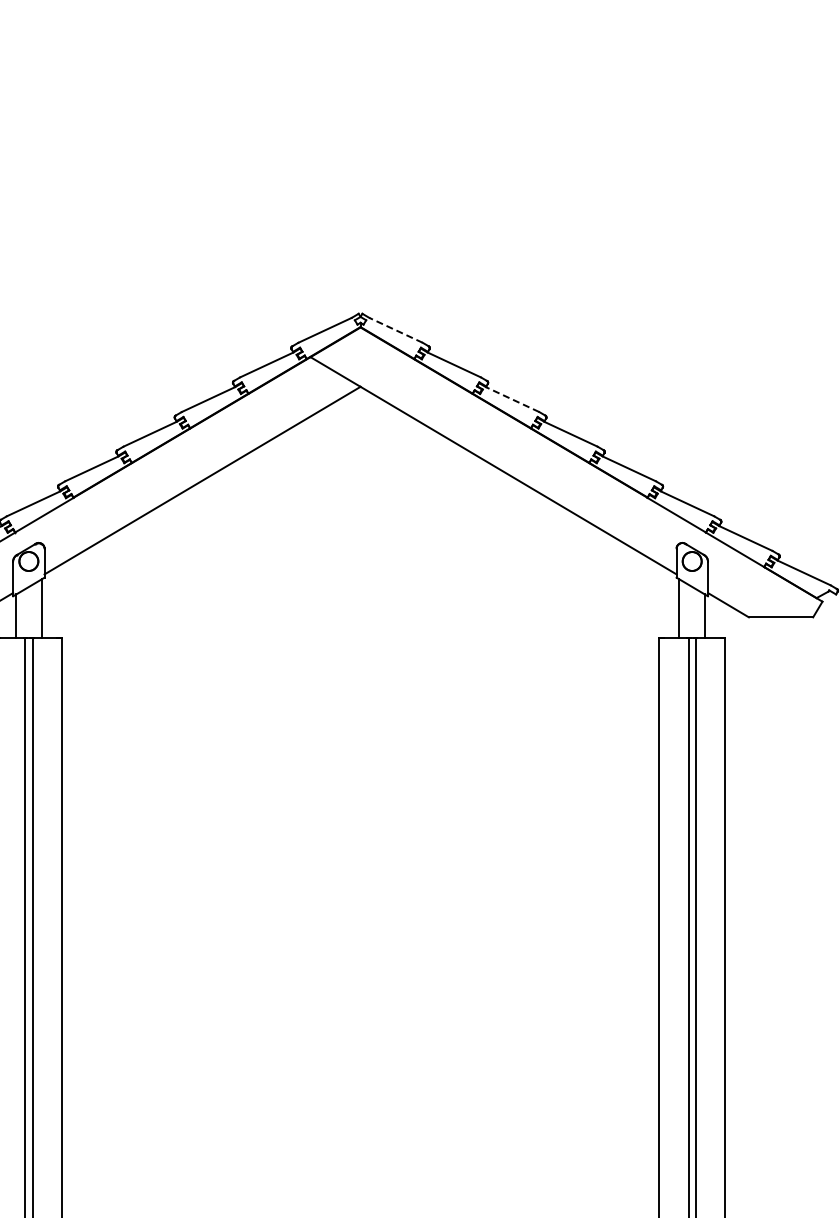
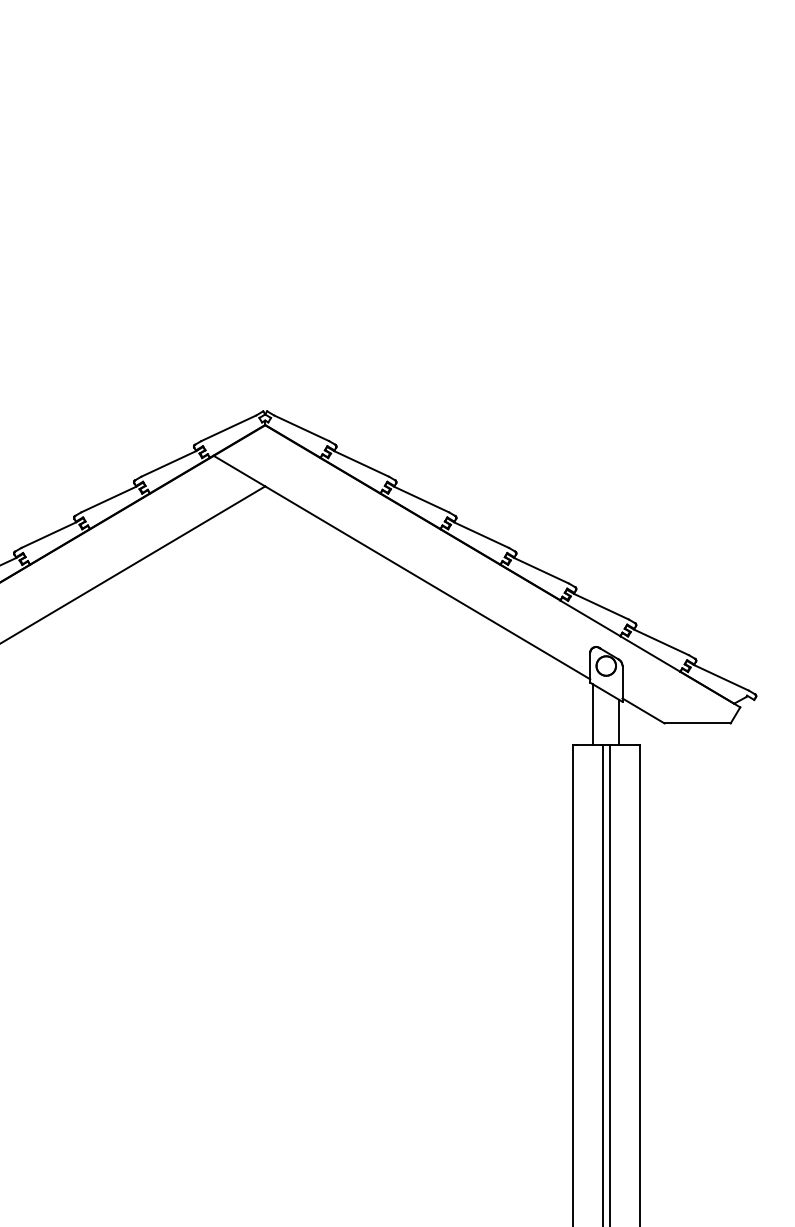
line: (395, 330) -> (301, 428), dashed -> solid
line: (512, 399) -> (421, 499), dashed -> solid

